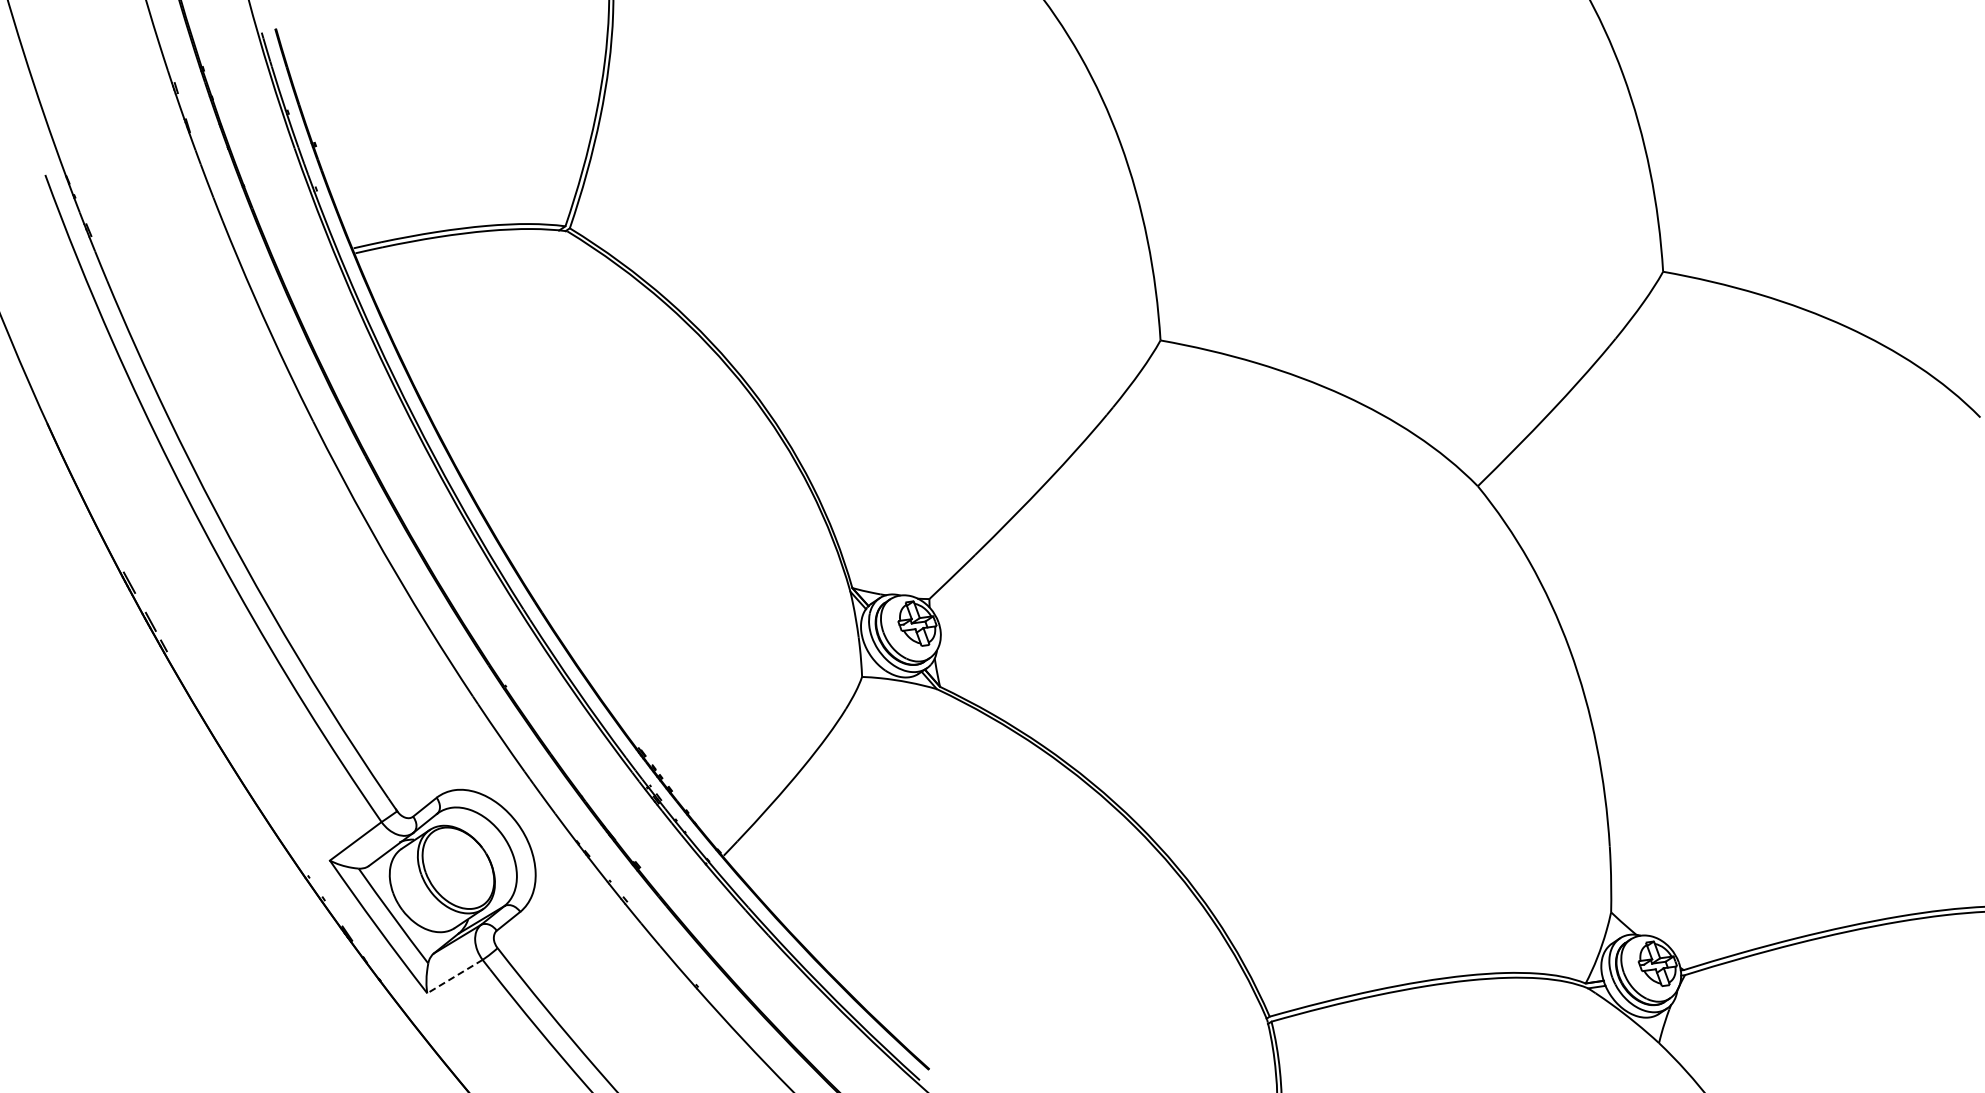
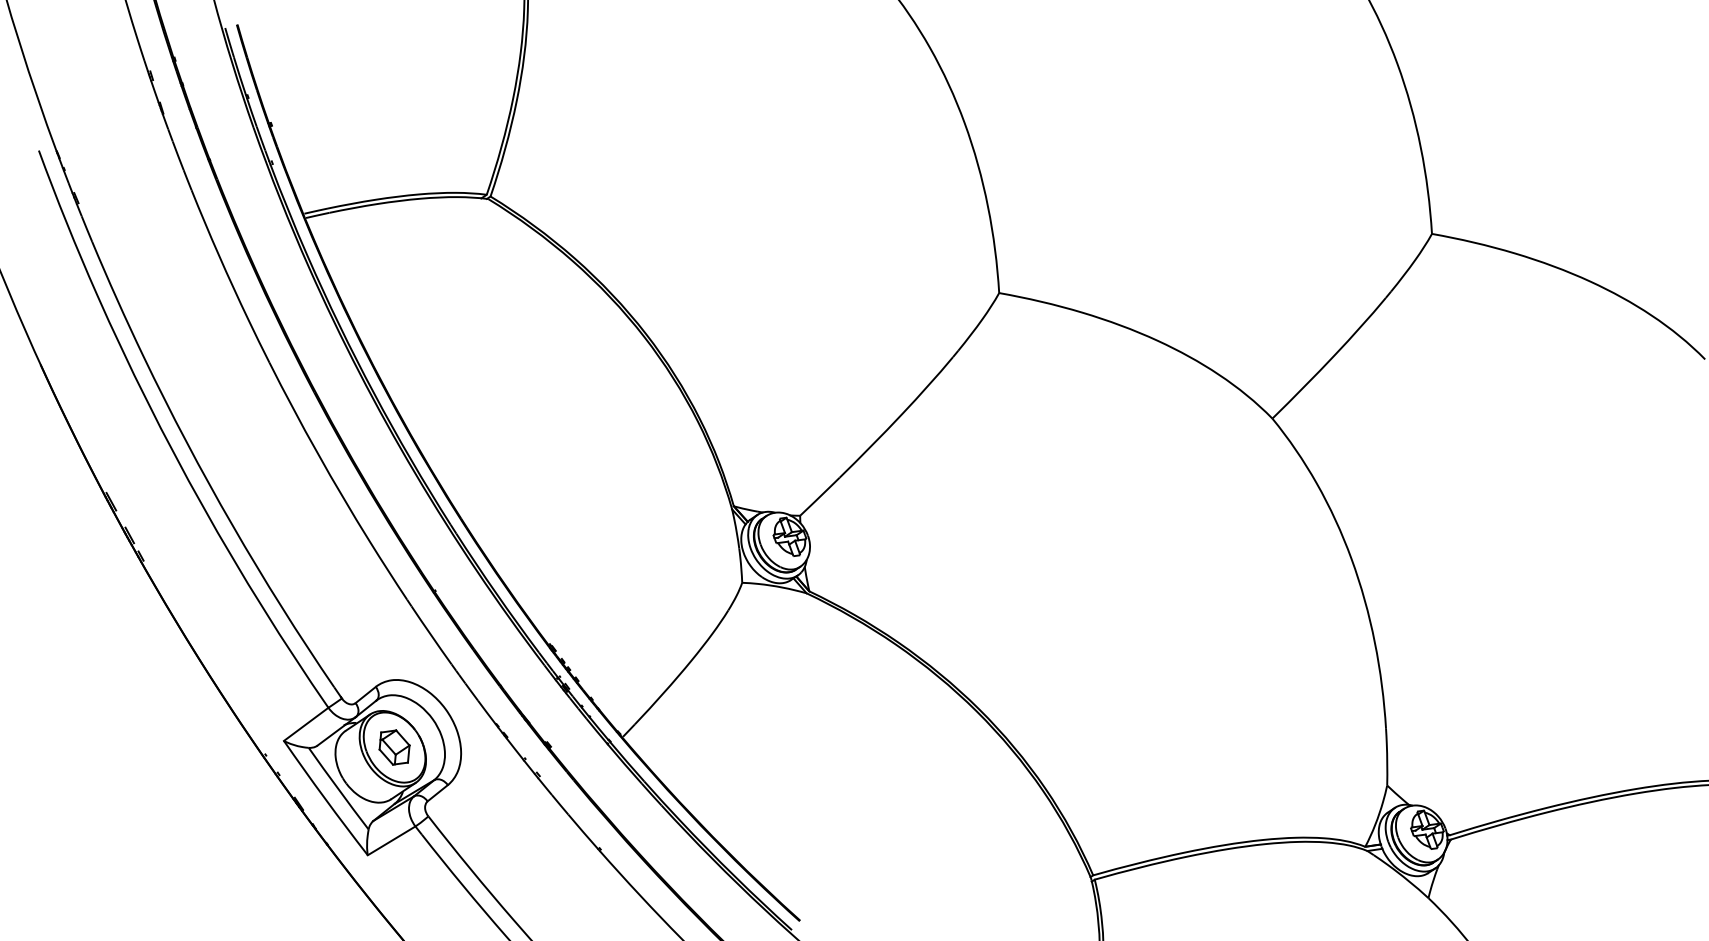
part: (458, 868) -> (394, 747), added
line: (454, 976) -> (391, 840), dashed -> solid

